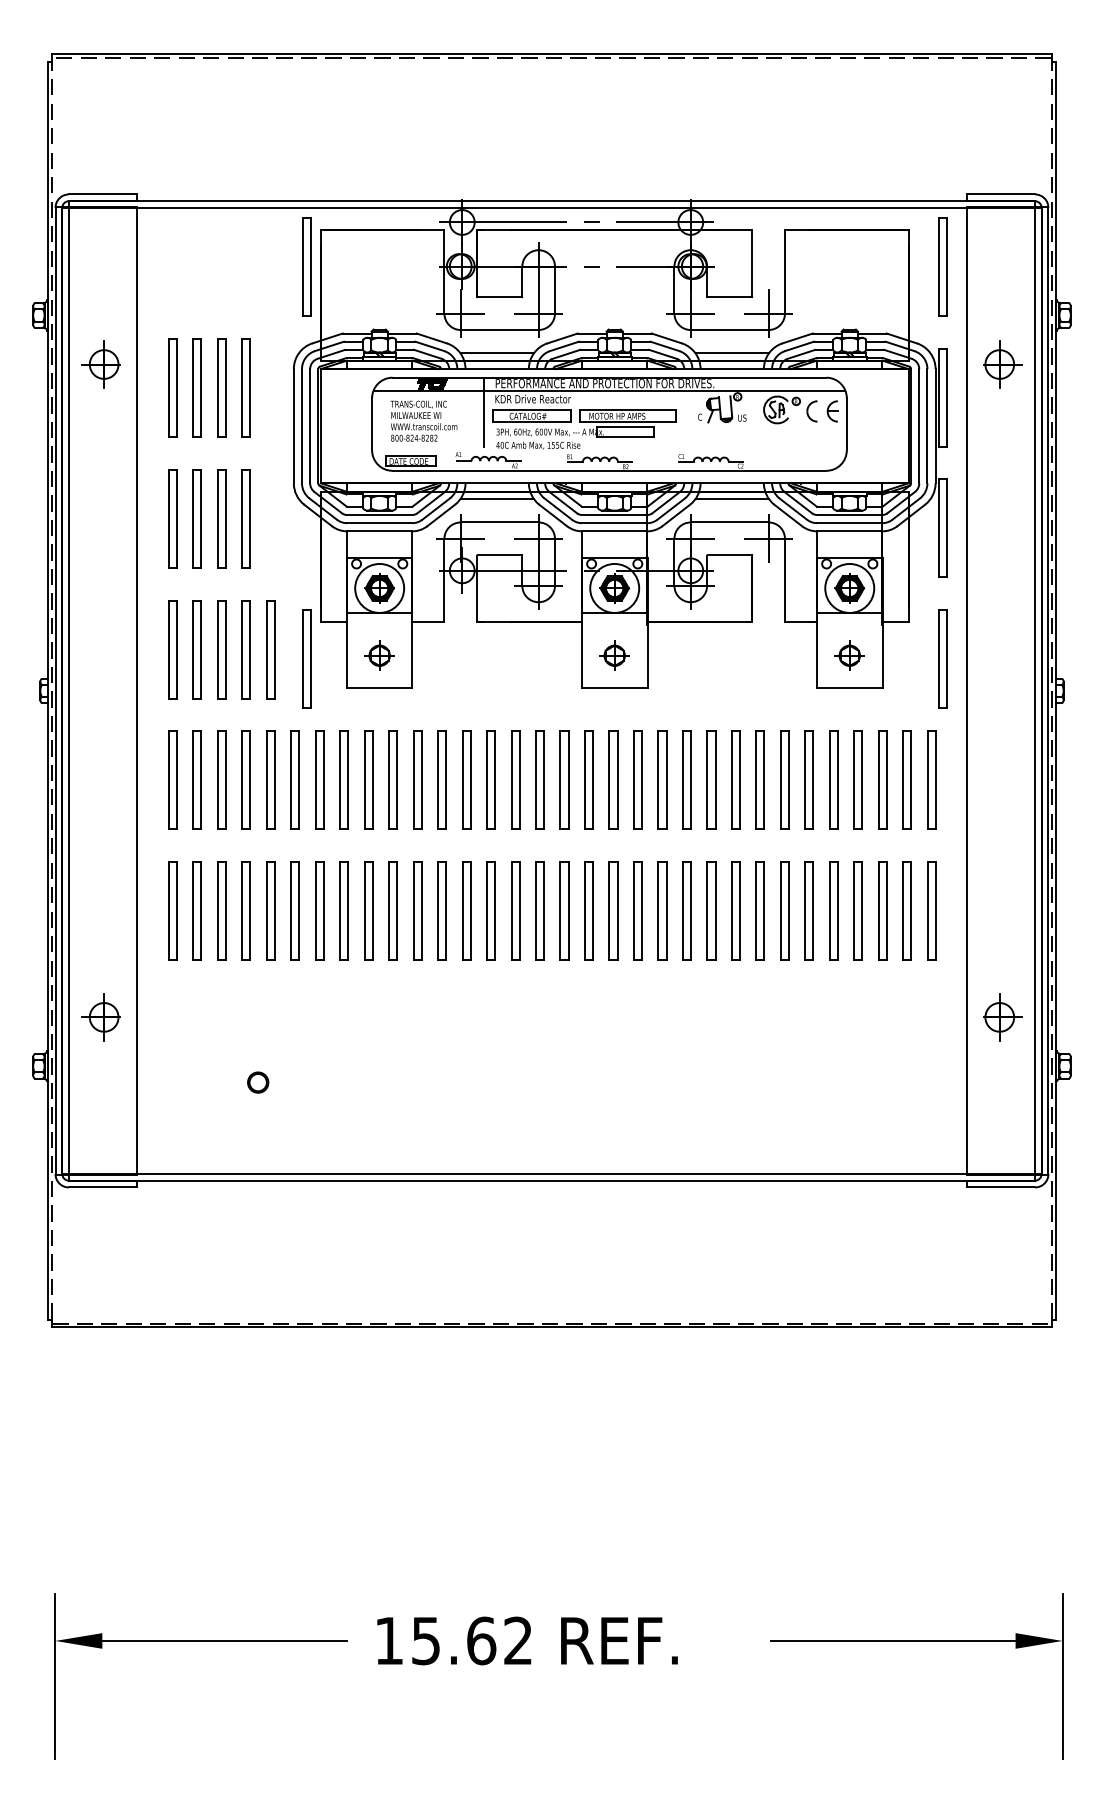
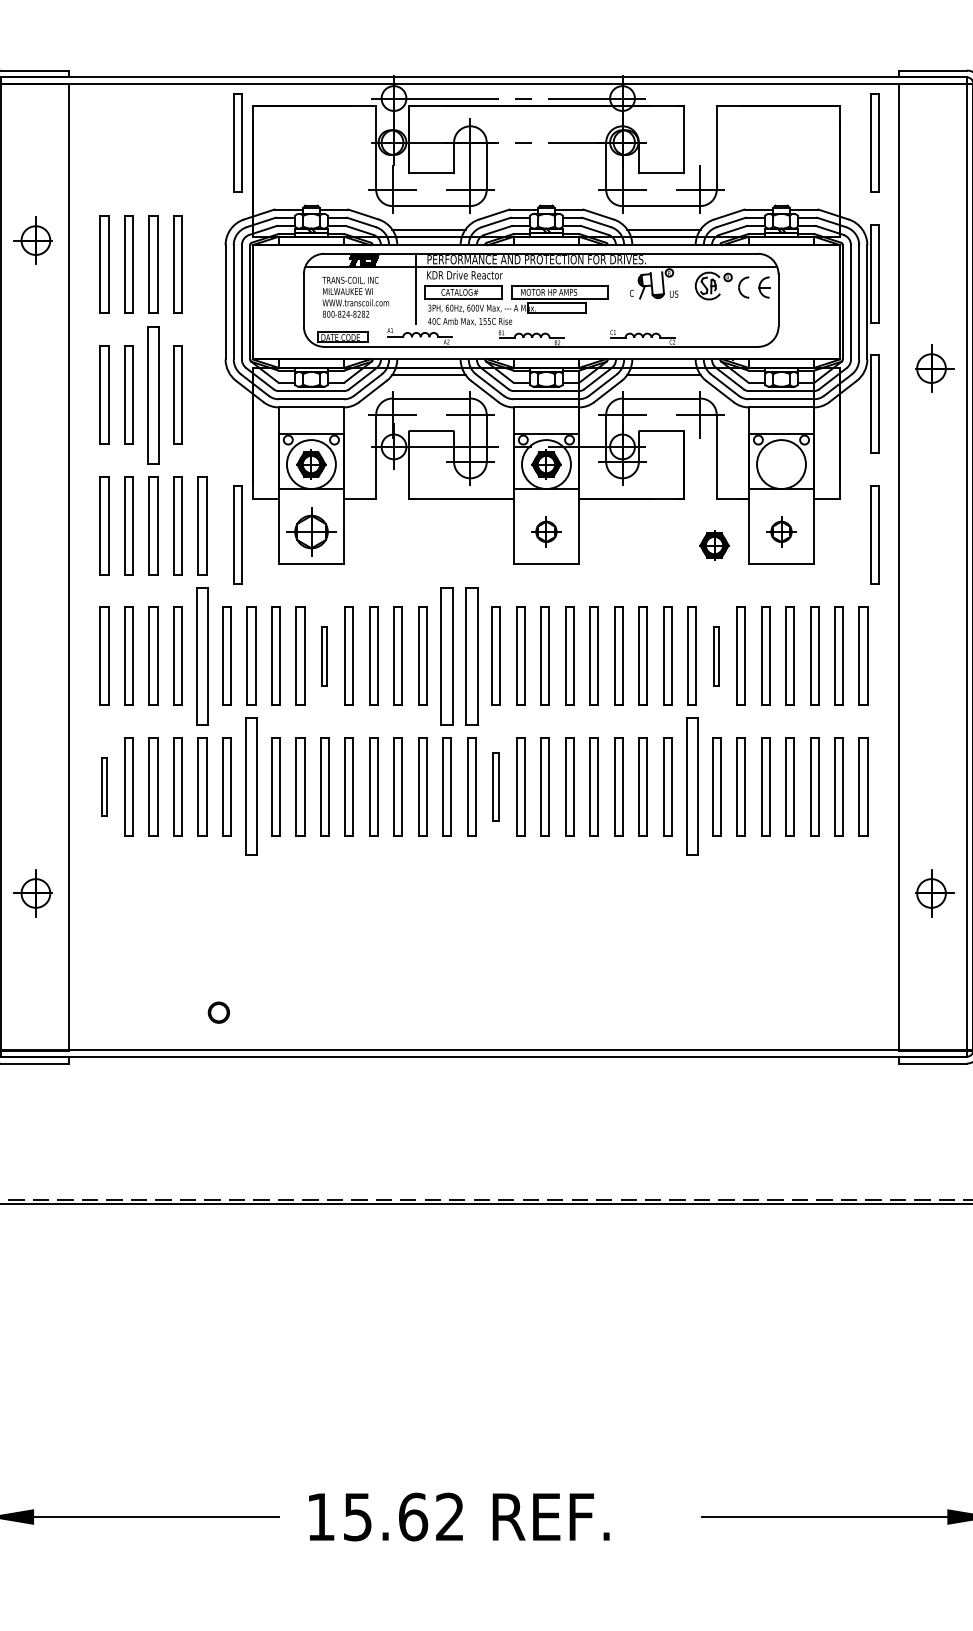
part: (1002, 364) -> (934, 368), moved
part: (221, 518) -> (153, 394), size x1.4
part: (849, 588) -> (714, 545), moved
part: (379, 655) -> (311, 531), size x1.6
part: (270, 779) -> (202, 655), size x1.4
part: (392, 779) -> (324, 655), size x0.6
part: (515, 779) -> (447, 655), size x1.4
part: (539, 779) -> (471, 655), size x1.4
part: (784, 779) -> (716, 655), size x0.6
part: (172, 910) -> (104, 786), size x0.6
part: (319, 910) -> (251, 786), size x1.4
part: (564, 910) -> (496, 786), size x0.7
part: (759, 910) -> (691, 786), size x1.4
part: (258, 1082) -> (219, 1012), moved

